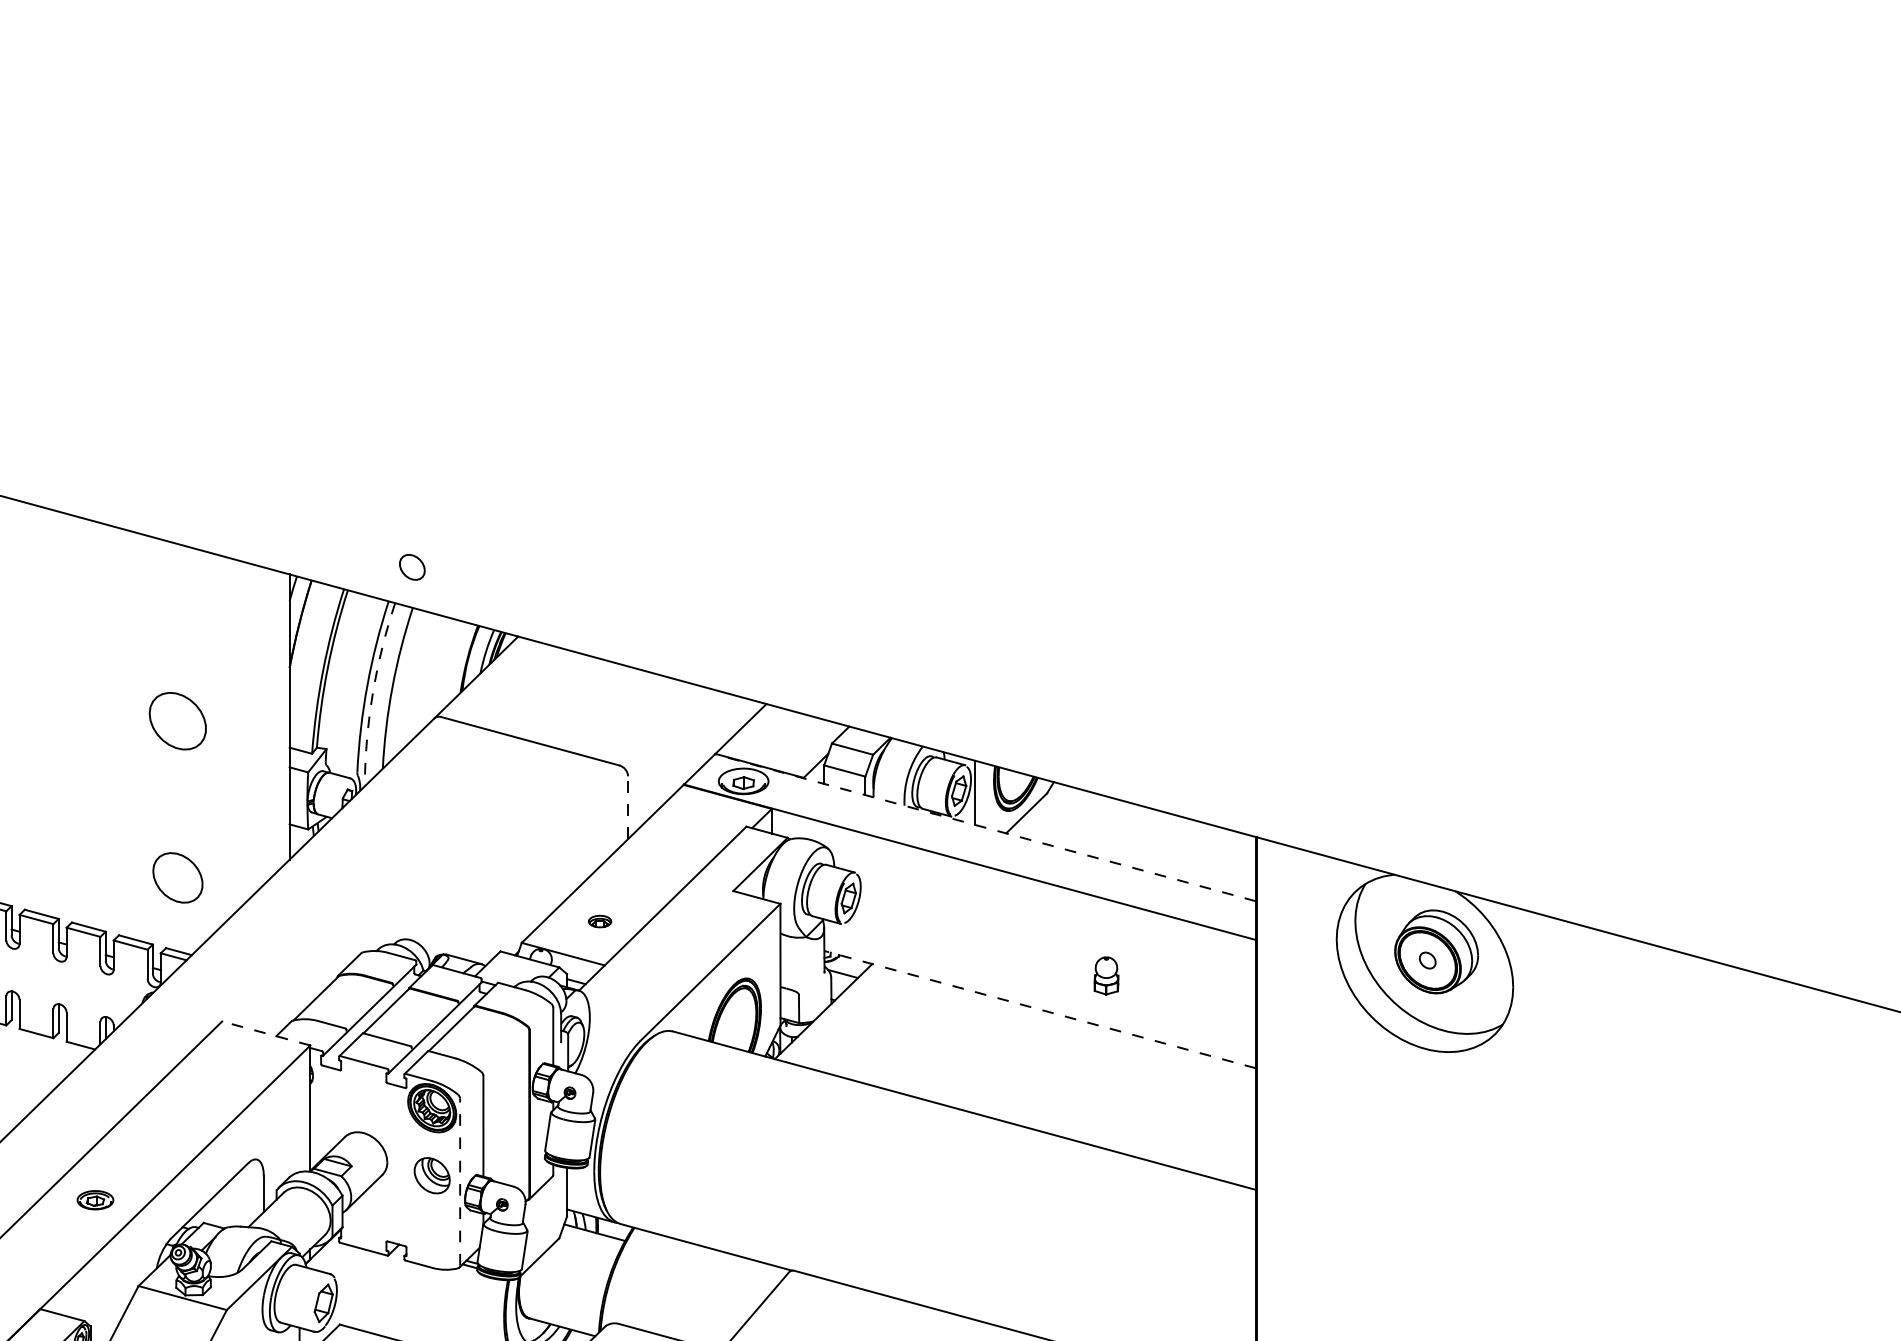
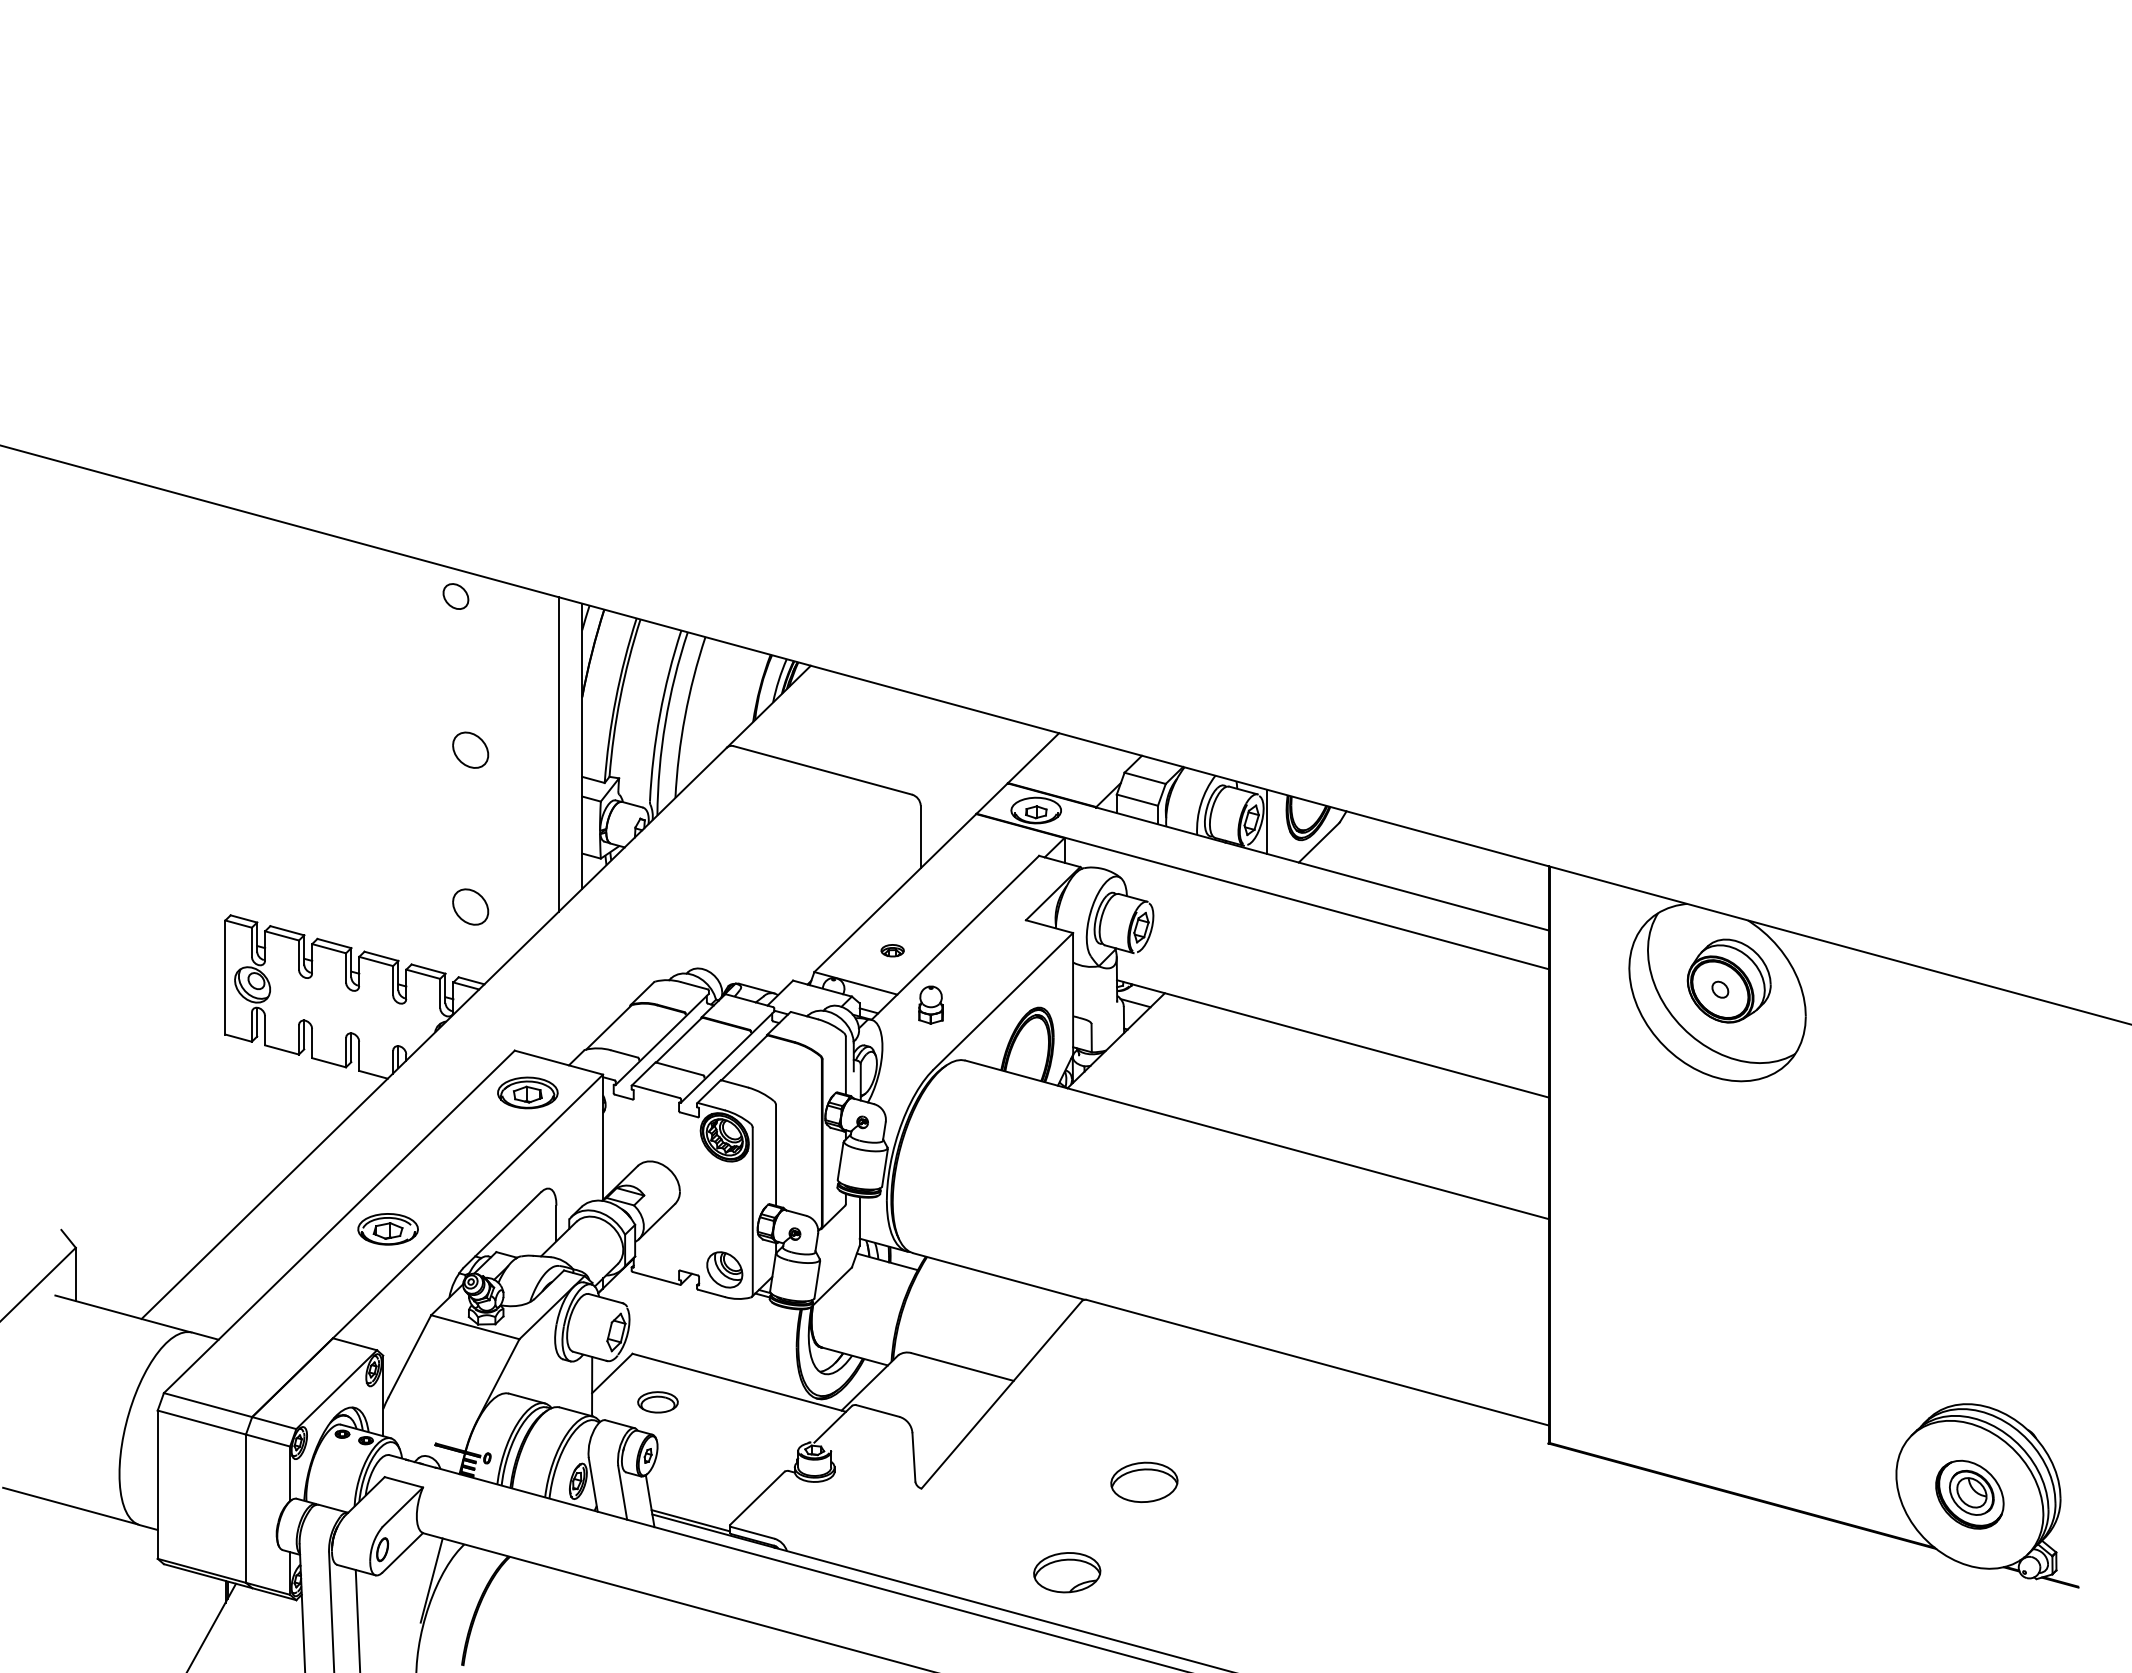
part: (411, 567) -> (455, 596), moved
arc: (372, 693) -> (665, 722), dashed -> solid
part: (177, 720) -> (470, 749), size x0.62
line: (265, 725) -> (558, 754), added
line: (627, 807) -> (920, 836), dashed -> solid
line: (984, 827) -> (1277, 856), dashed -> solid
part: (177, 877) -> (470, 906), size x0.71
part: (1105, 975) -> (930, 1004), moved
line: (1039, 1009) -> (1332, 1038), dashed -> solid
line: (265, 1033) -> (558, 1062), dashed -> solid
part: (234, 1063) -> (527, 1092), added
part: (431, 1175) -> (724, 1269), moved
line: (459, 1181) -> (752, 1210), dashed -> solid
part: (94, 1200) -> (387, 1229), size x1.67

